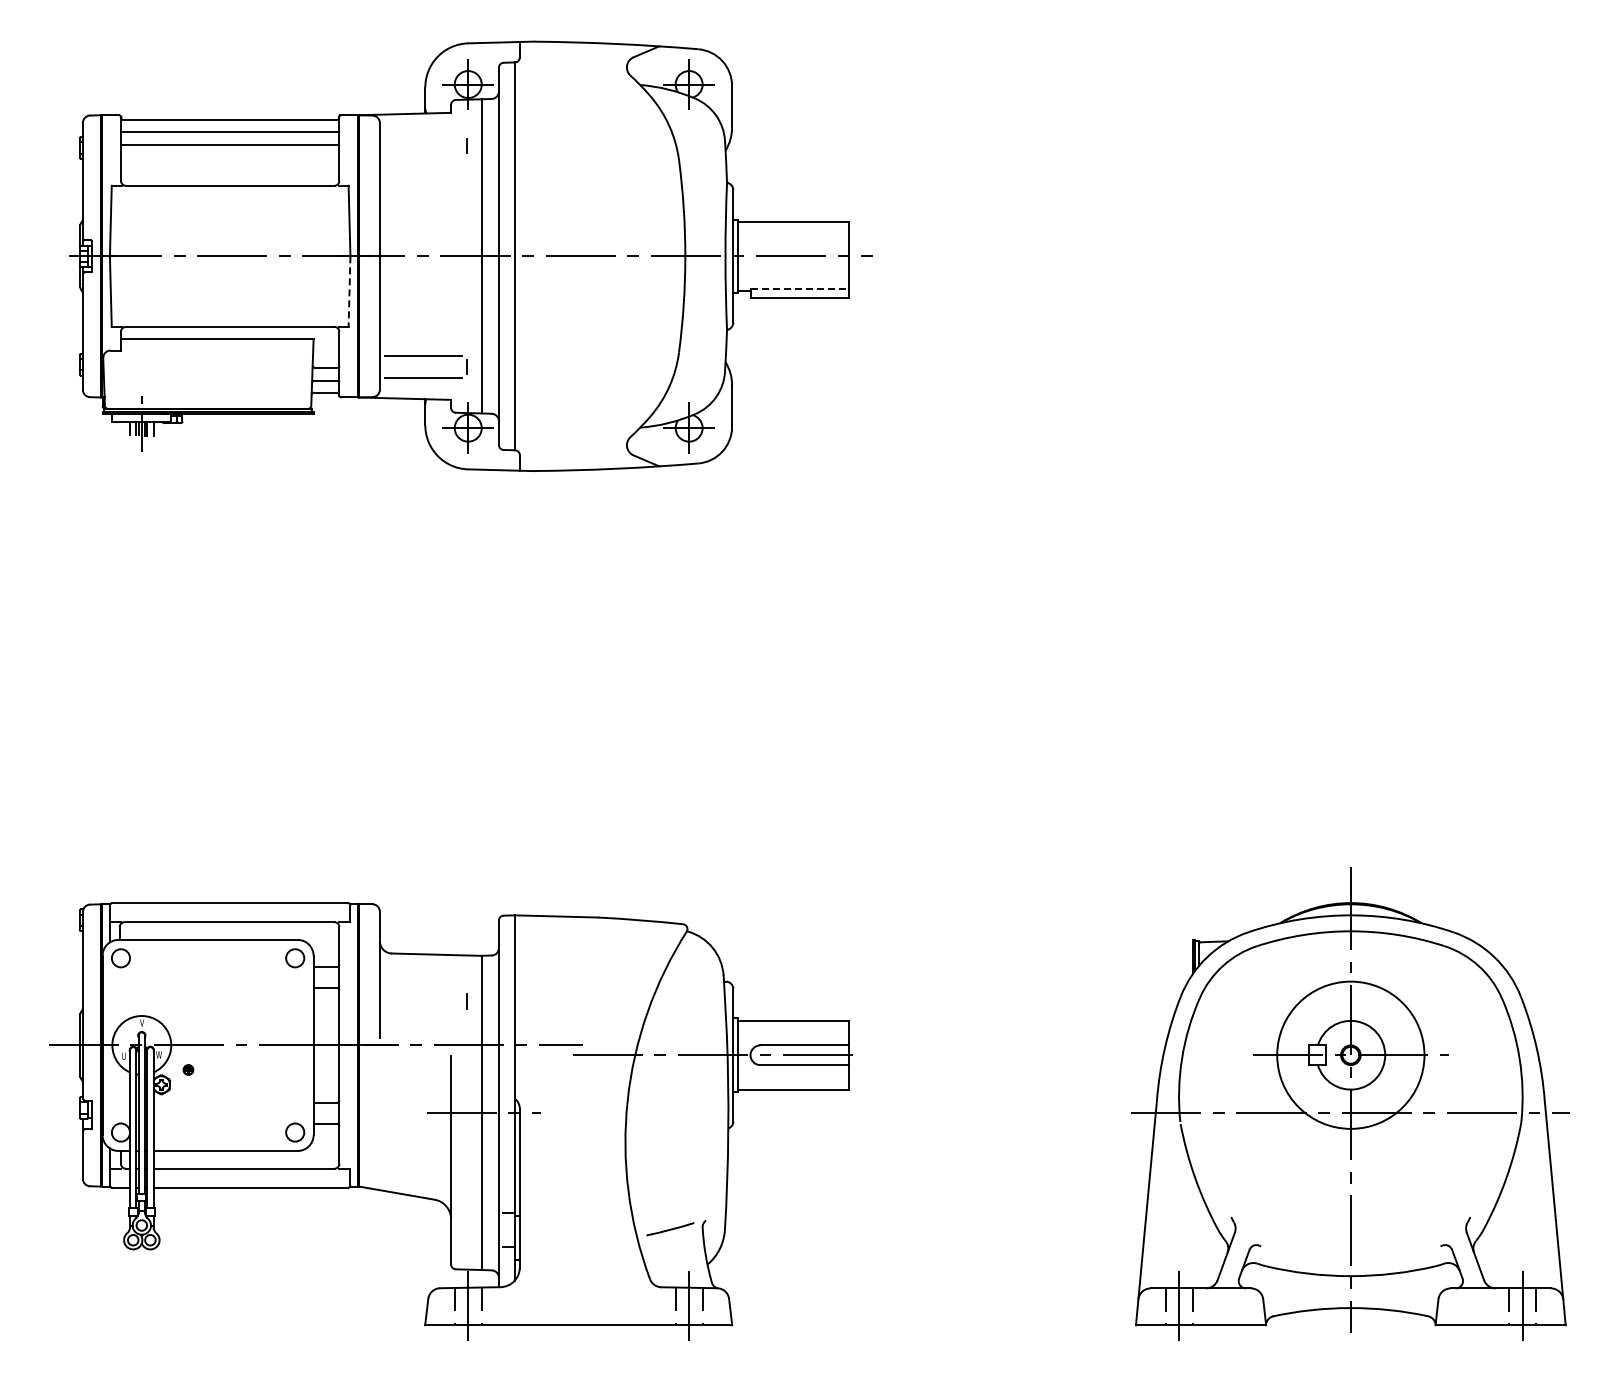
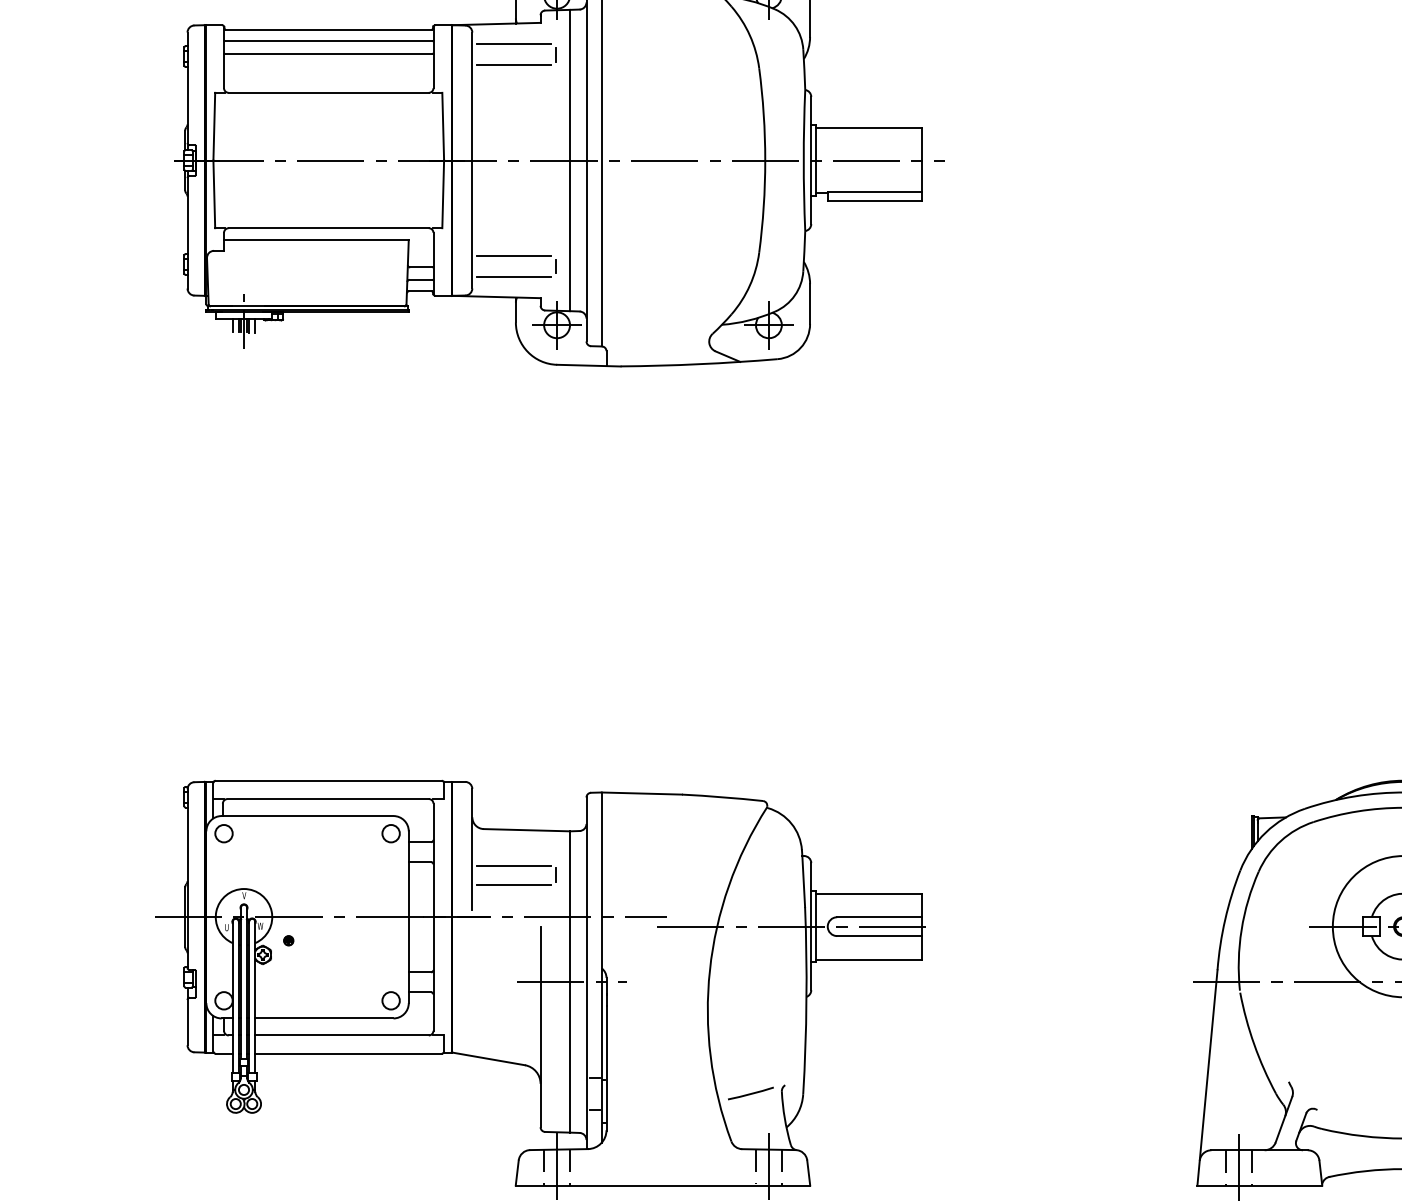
line: (423, 134) -> (514, 43), added
line: (423, 156) -> (514, 64), added
line: (800, 289) -> (875, 192), dashed -> solid
line: (349, 292) -> (443, 195), dashed -> solid
line: (423, 991) -> (514, 865), added
line: (423, 1012) -> (514, 885), added

